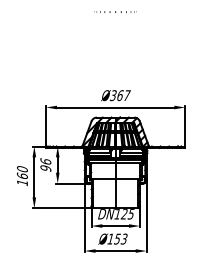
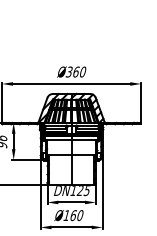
text: (127, 95) -> (83, 71), 367 -> 360
text: (120, 238) -> (76, 214), Ø153 -> Ø160

